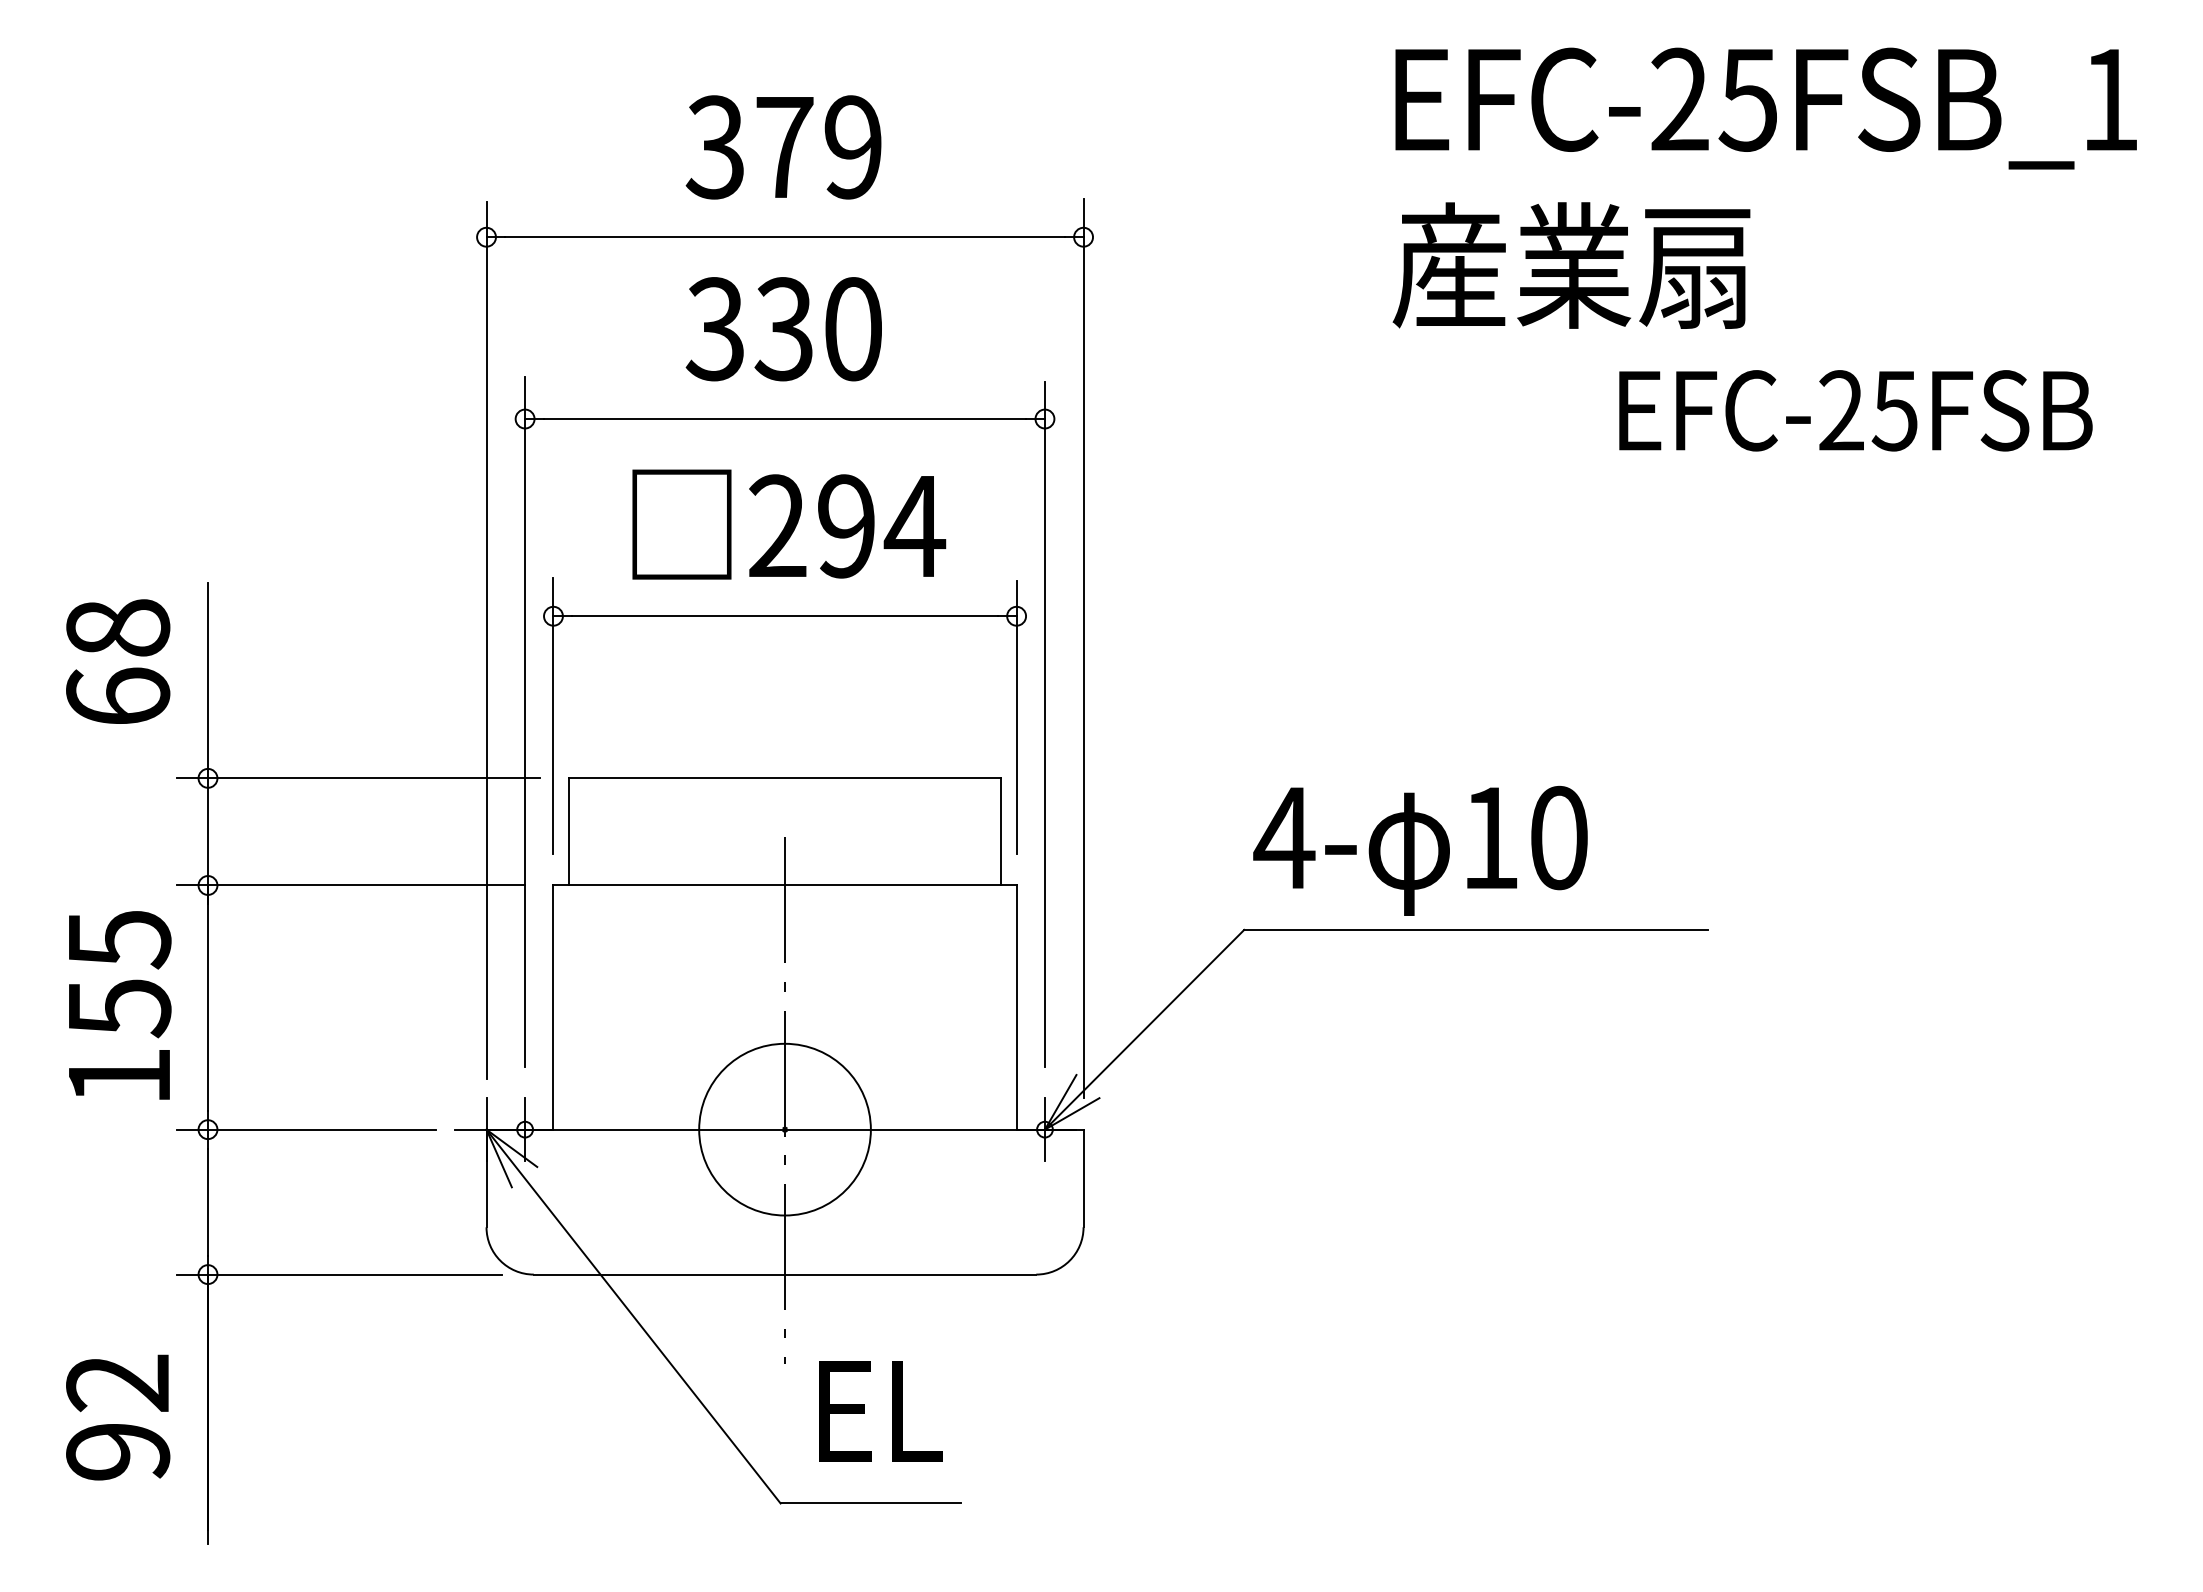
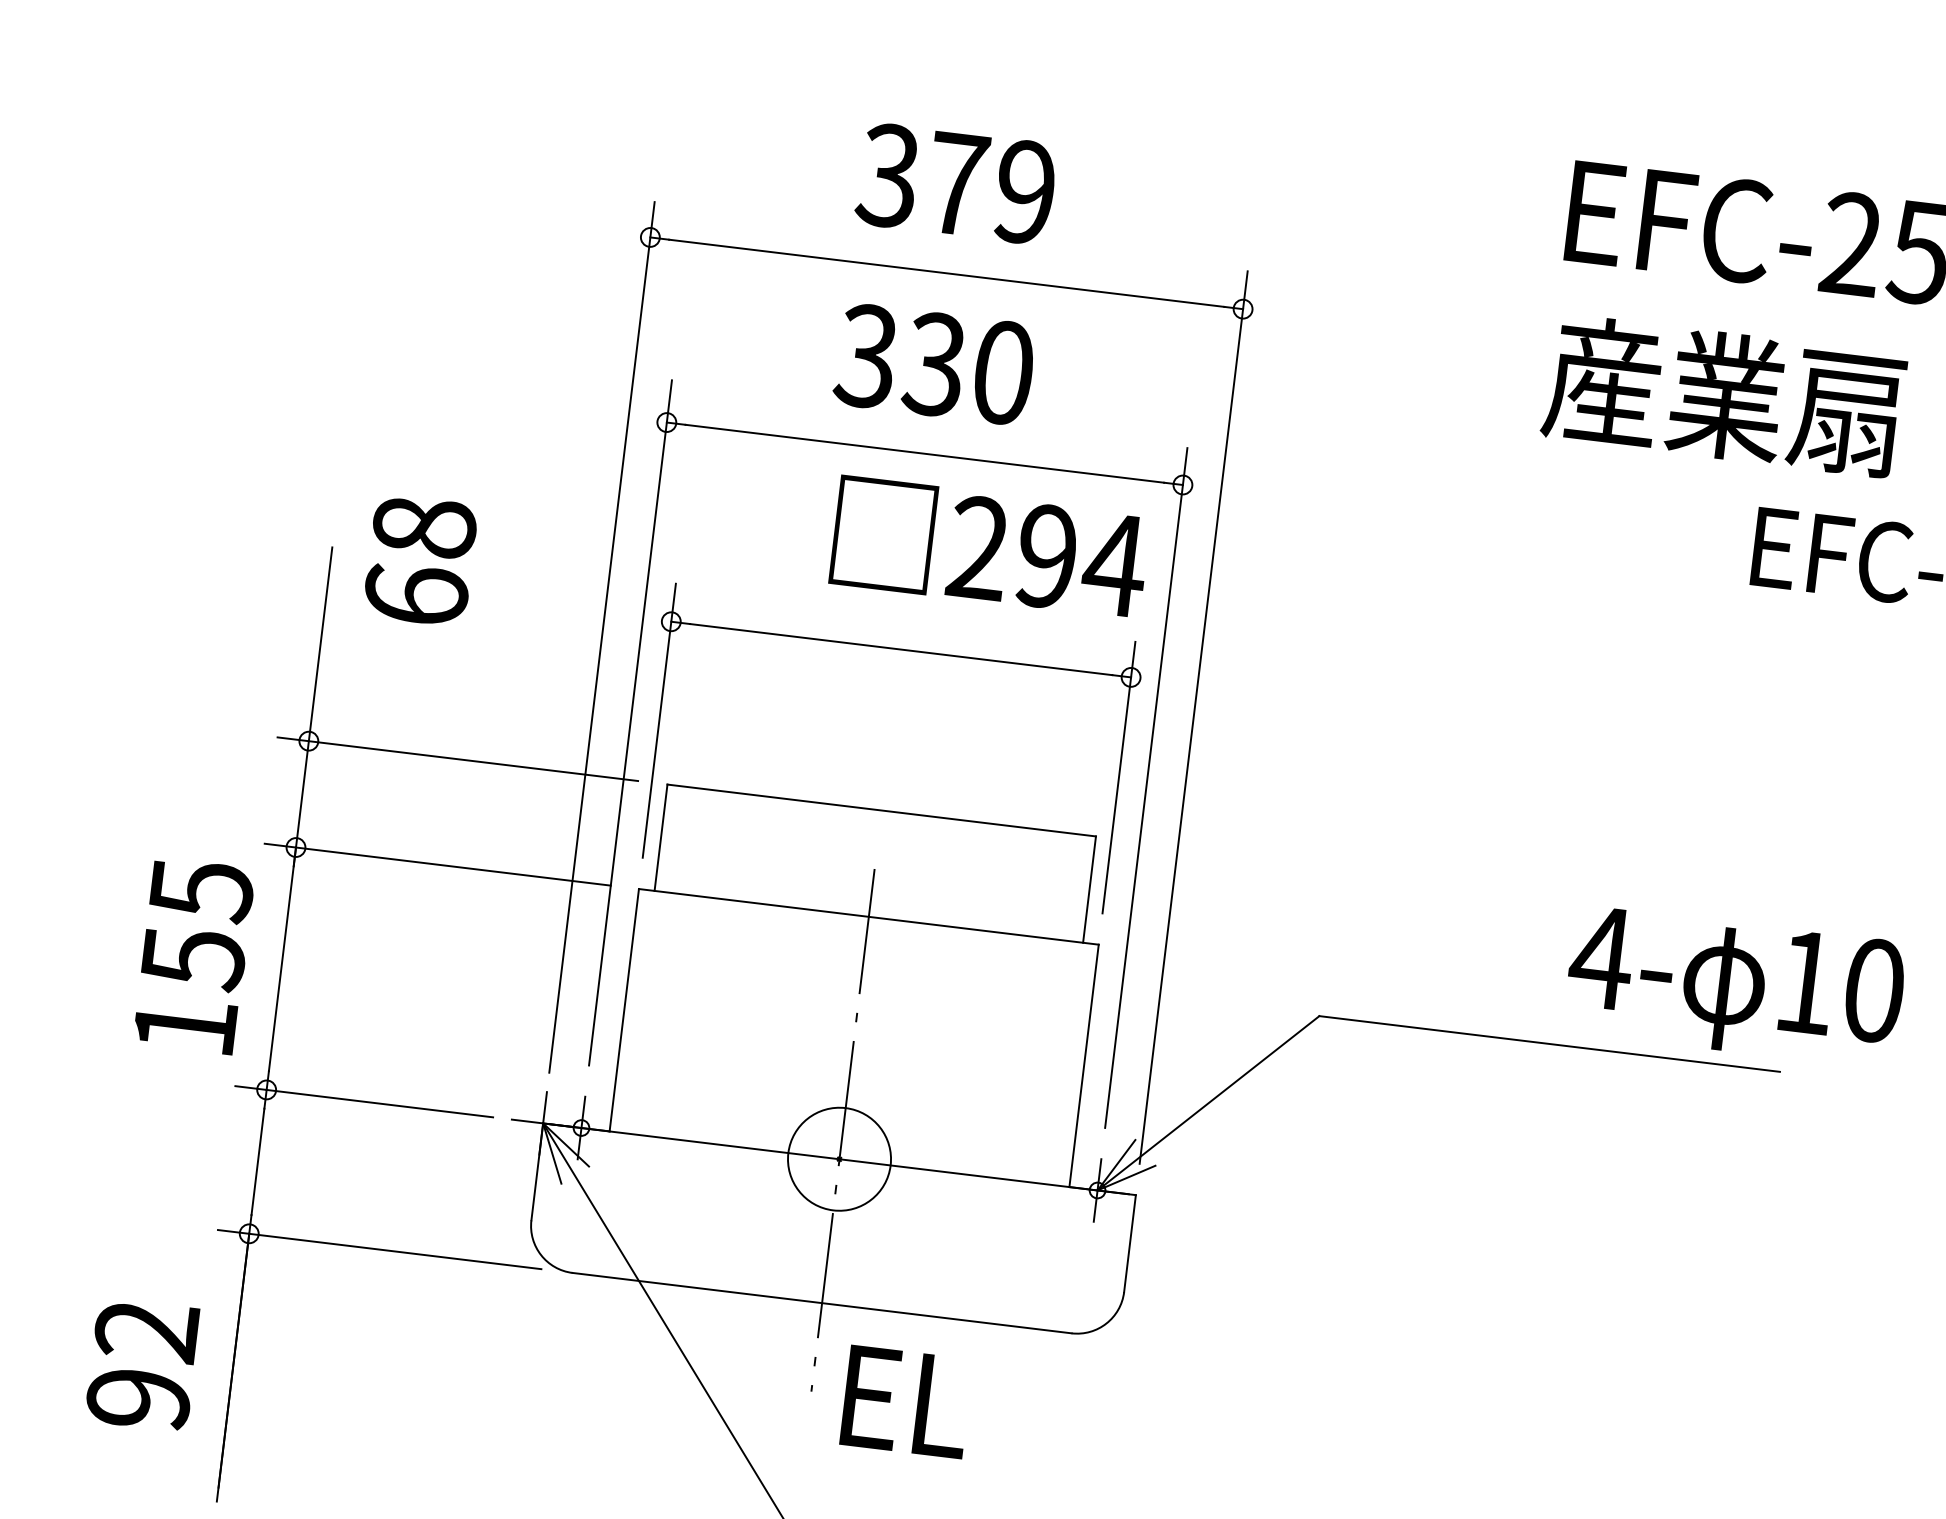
text: (789, 524) -> (990, 547), moved
text: (118, 661) -> (420, 560), moved
text: (1420, 850) -> (1735, 986), moved
circle: (784, 1129) -> (839, 1159), size x0.6
text: (880, 1411) -> (906, 1401), moved

